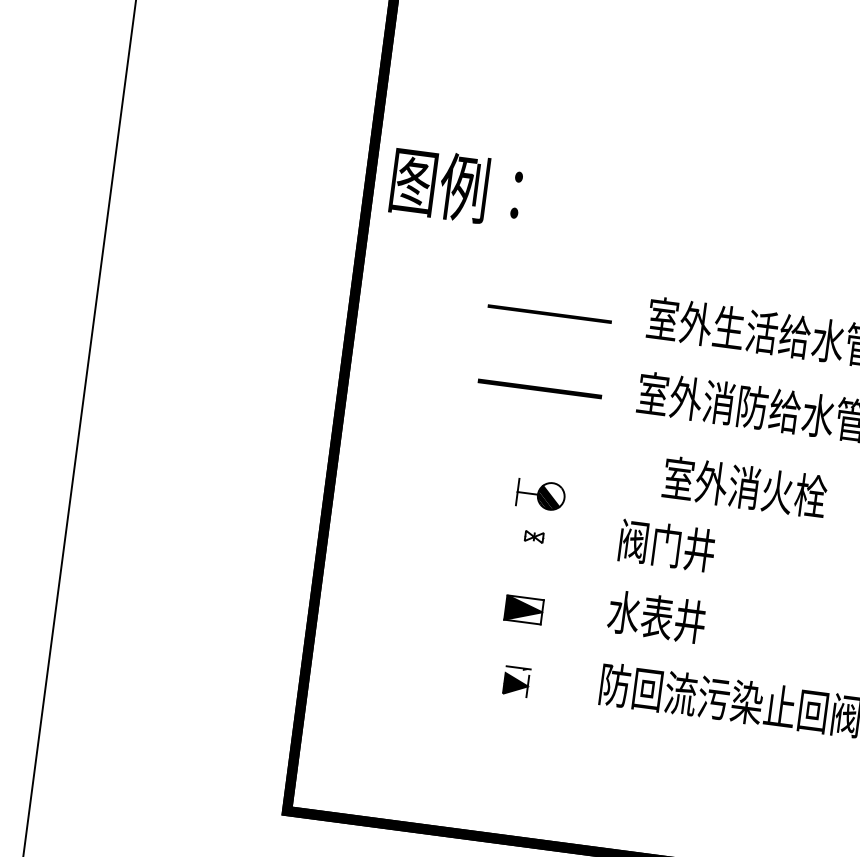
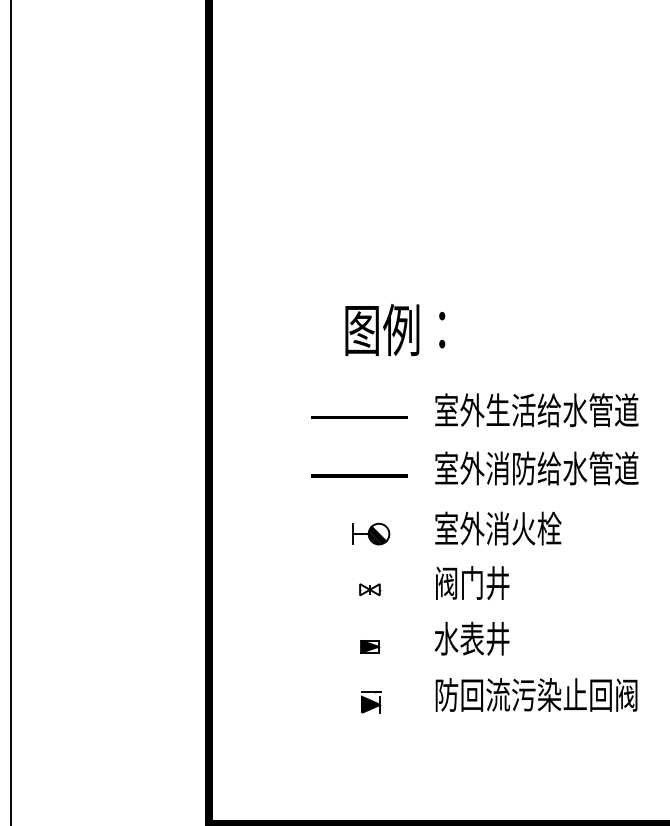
text: (456, 187) -> (395, 330), moved
text: (745, 487) -> (498, 528), moved
part: (541, 494) -> (371, 533), moved
part: (534, 536) -> (370, 589), size x1.43
part: (525, 609) -> (370, 646), size x0.62

